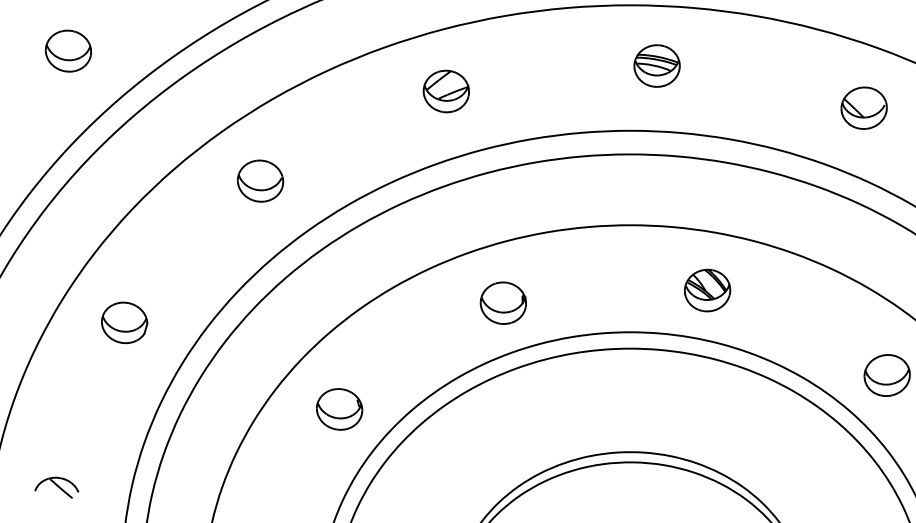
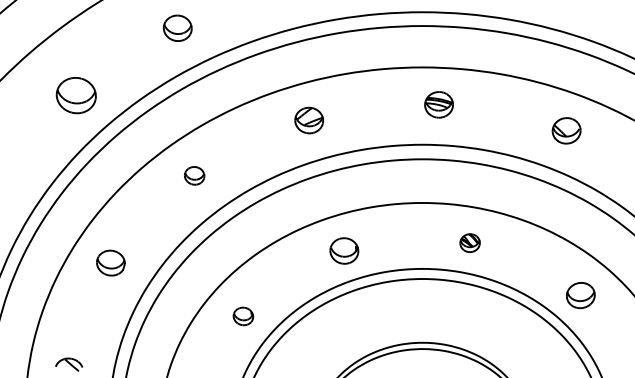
part: (68, 50) -> (76, 95), size x1.4
part: (260, 180) -> (194, 175), size x0.7
part: (706, 289) -> (469, 242), size x0.7
part: (339, 409) -> (243, 316), size x0.7

